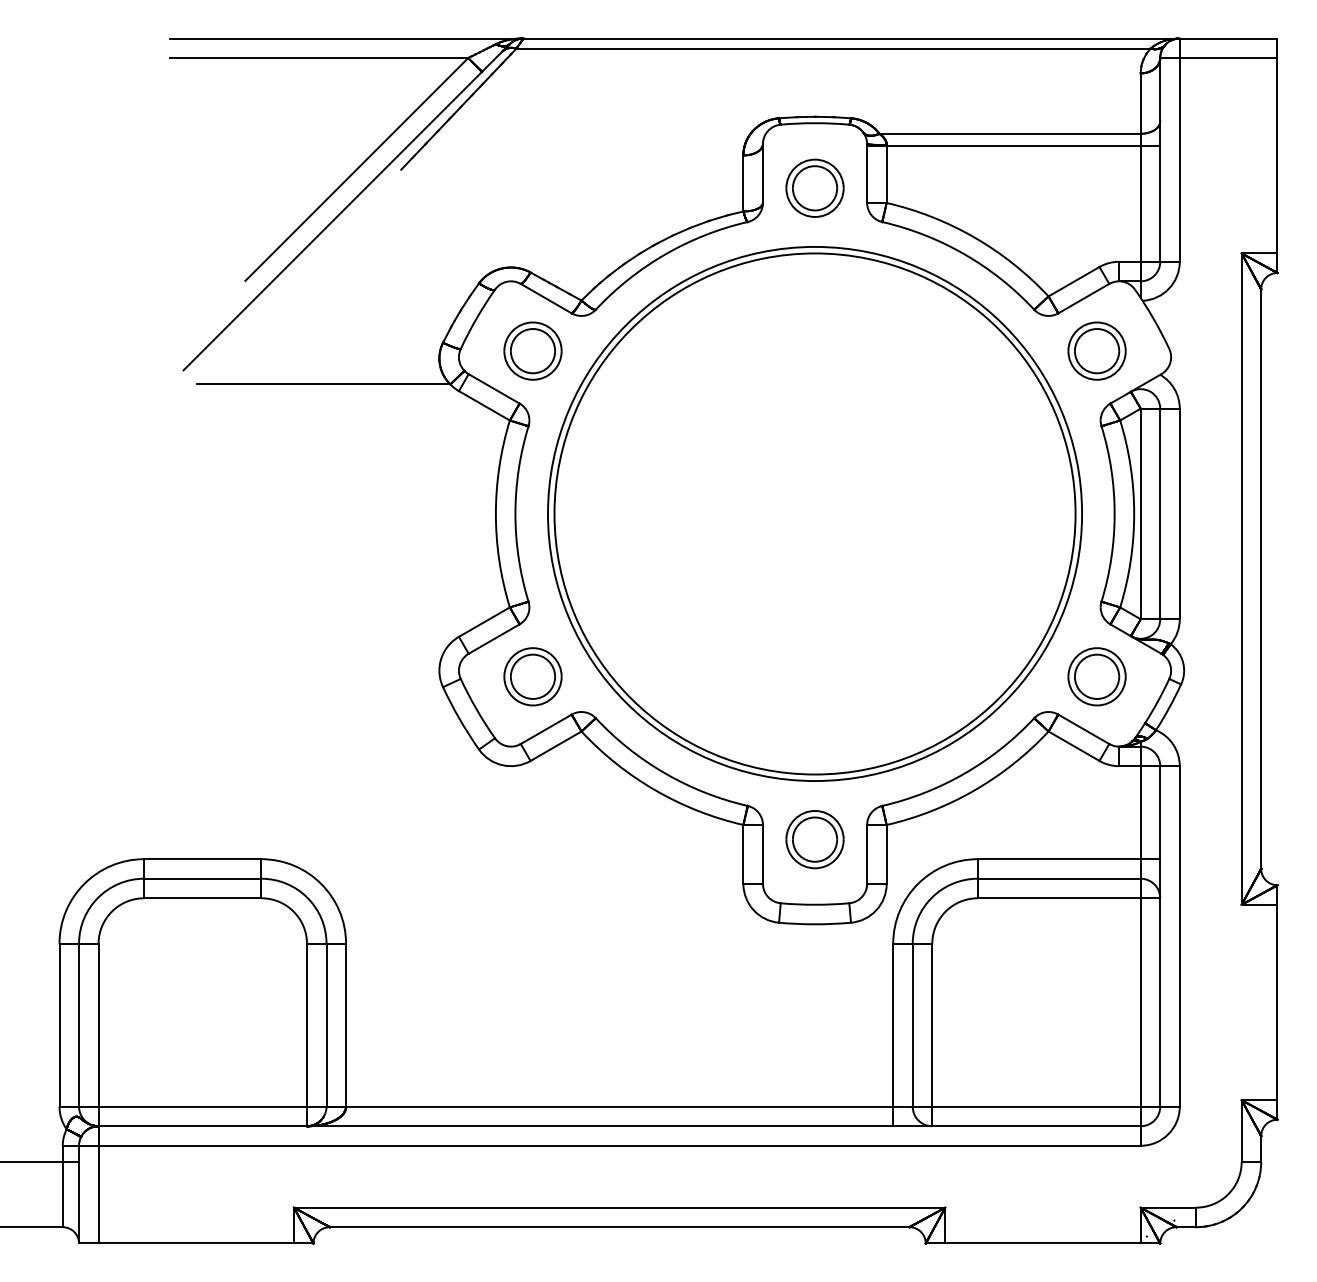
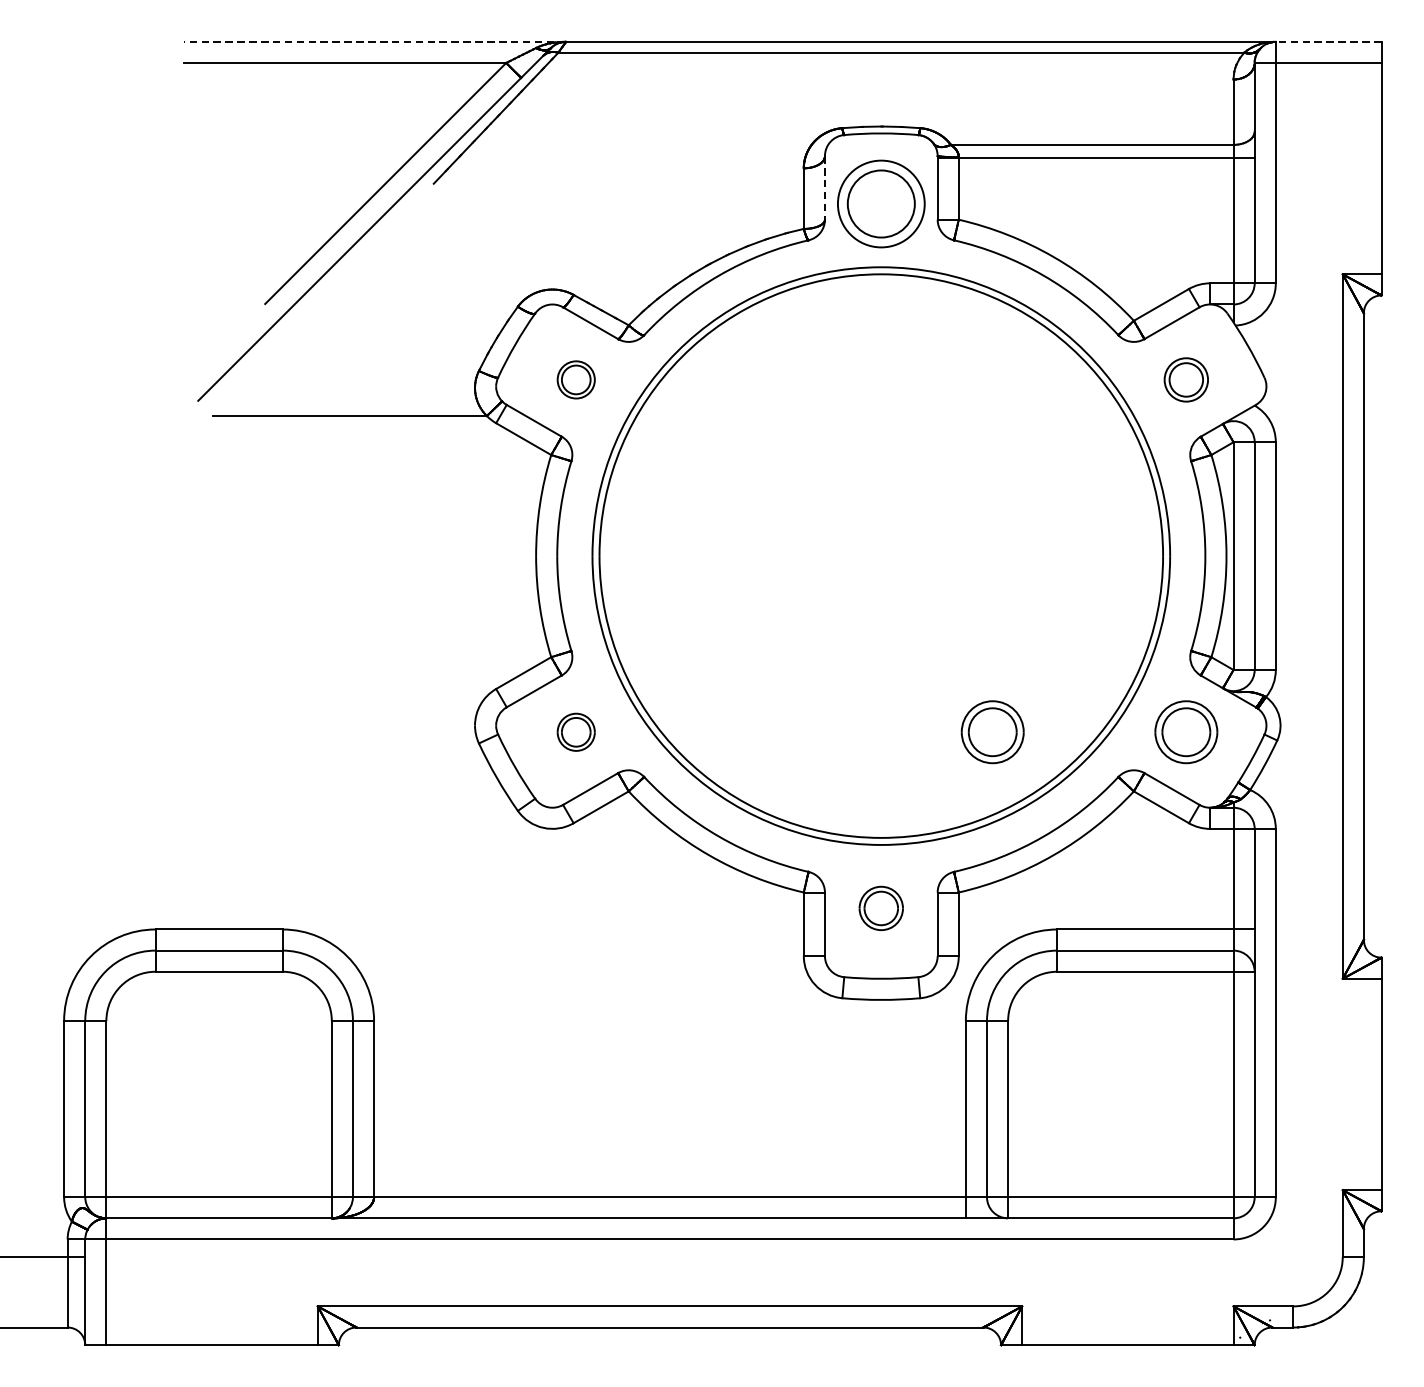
line: (346, 38) -> (374, 41), solid -> dashed
line: (1228, 38) -> (1328, 41), solid -> dashed
line: (762, 174) -> (824, 188), solid -> dashed
part: (814, 187) -> (880, 202), size x1.4
part: (532, 350) -> (575, 379), size x0.6
part: (1096, 350) -> (1185, 379), size x0.7
part: (532, 676) -> (575, 731), size x0.6
part: (917, 676) -> (992, 731), added
part: (814, 839) -> (880, 908), size x0.7

